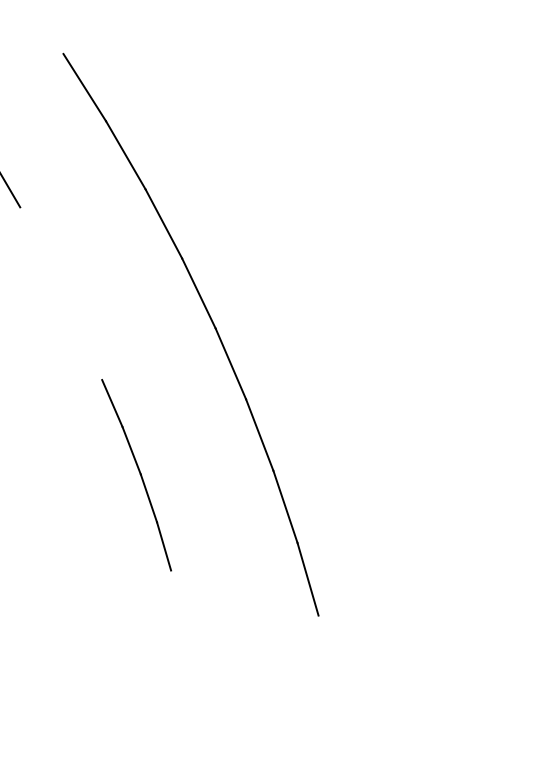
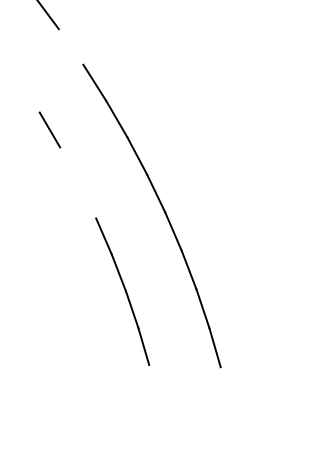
part: (136, 474) -> (122, 291), size x1.43

